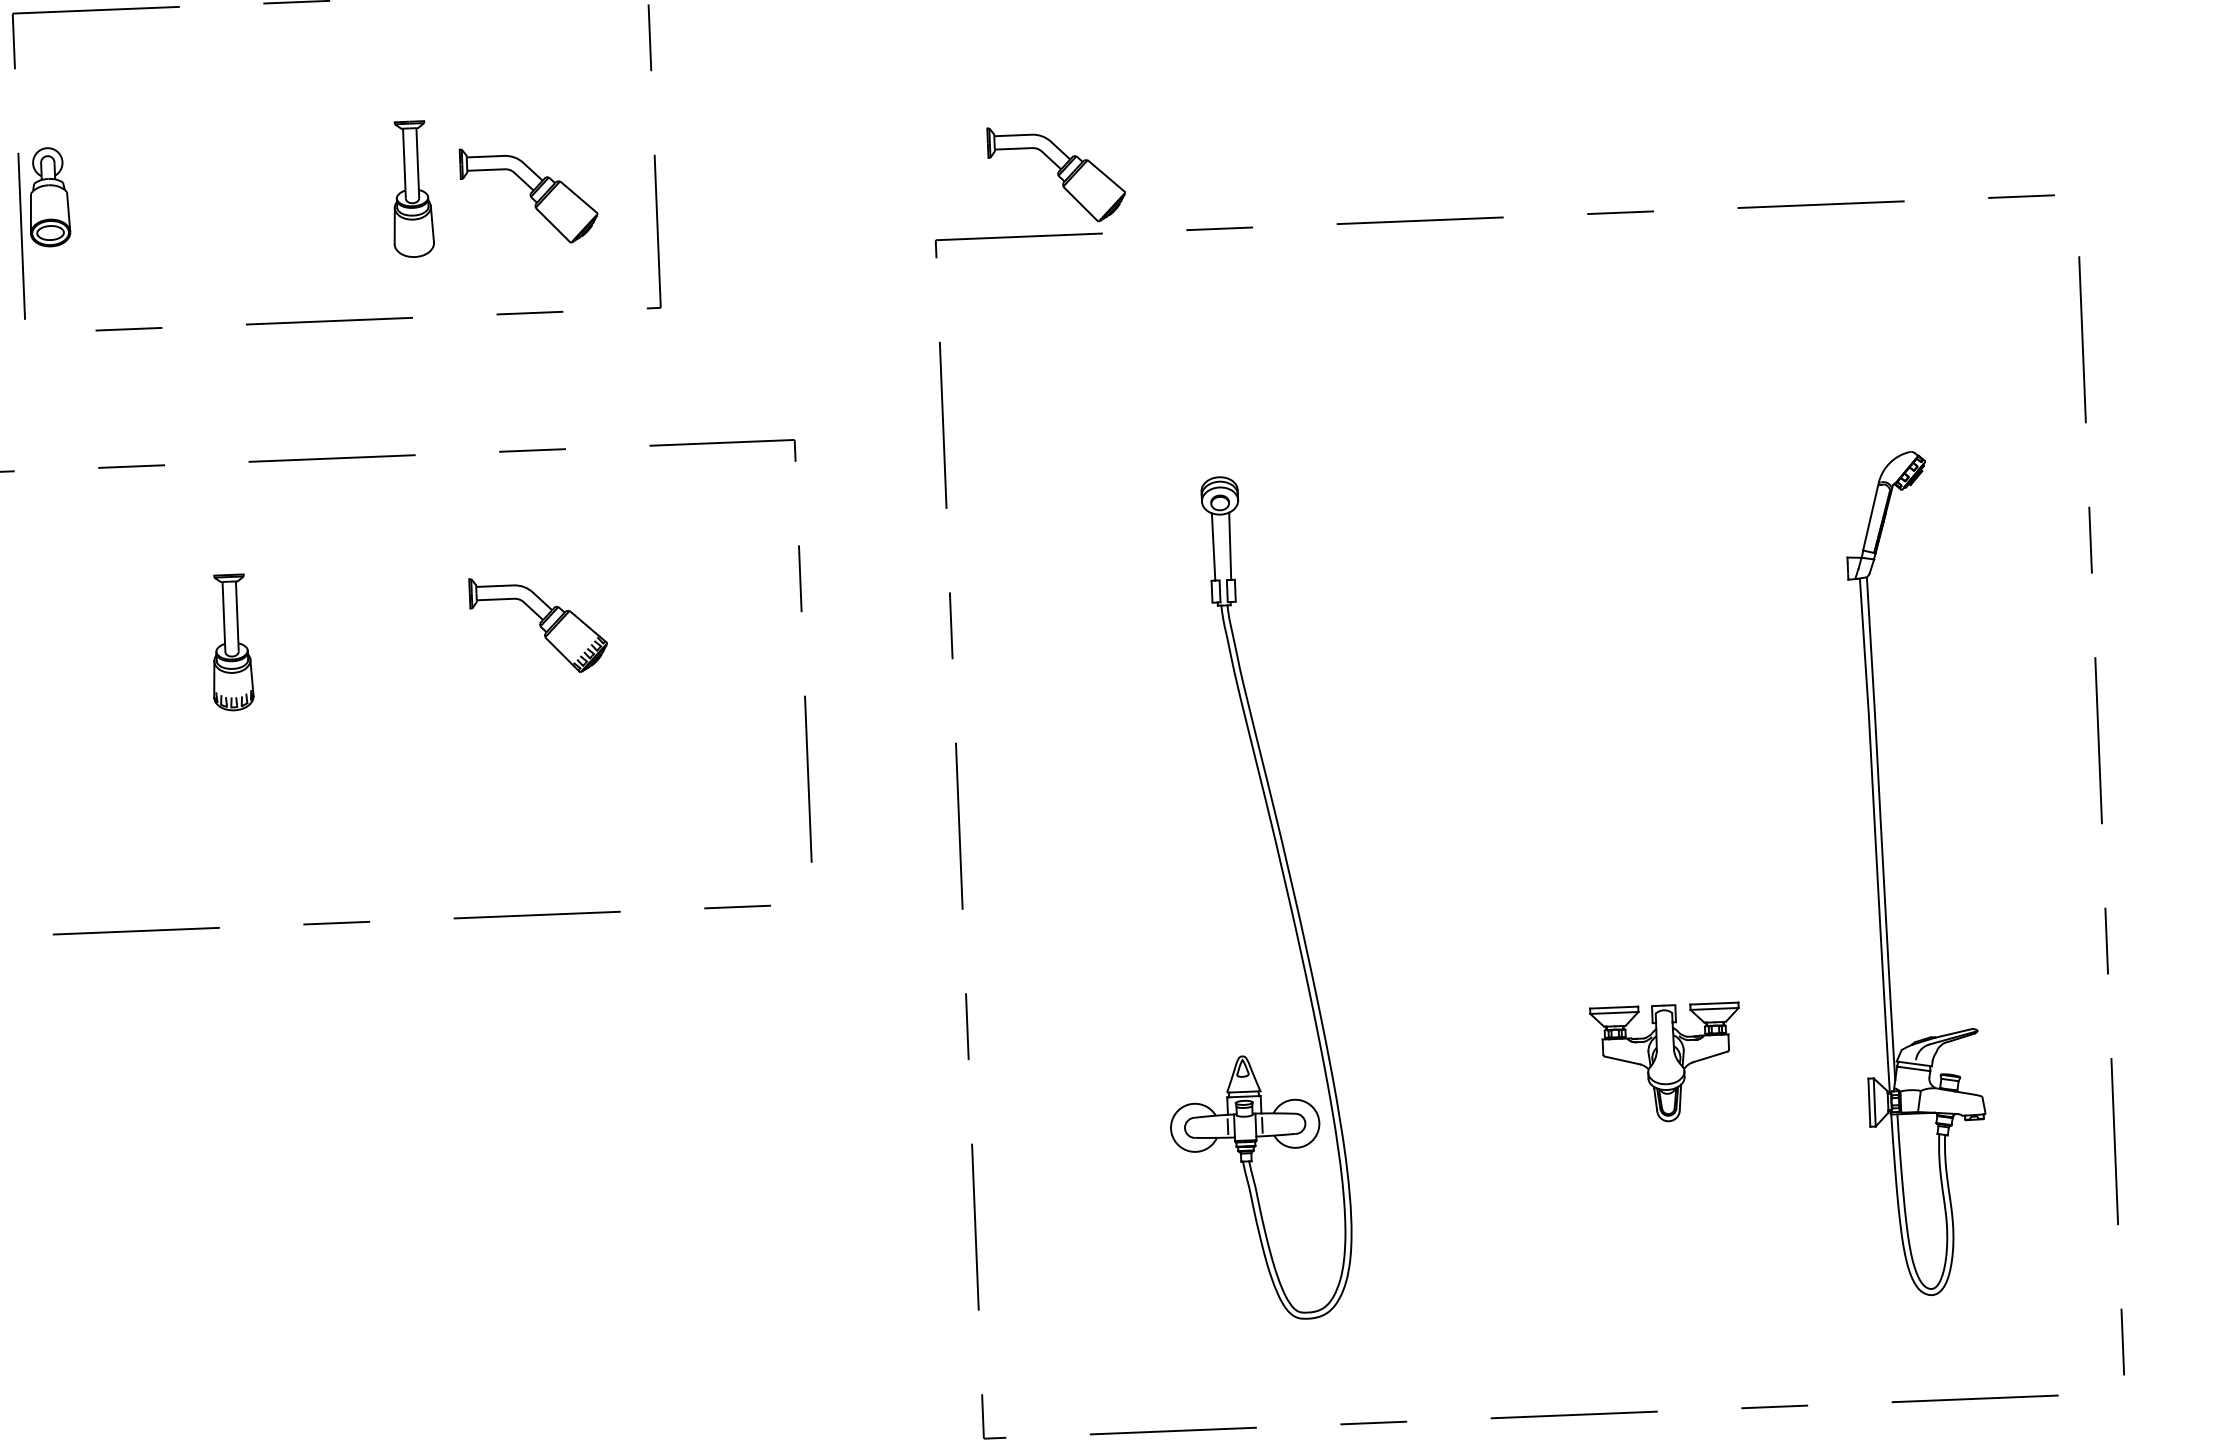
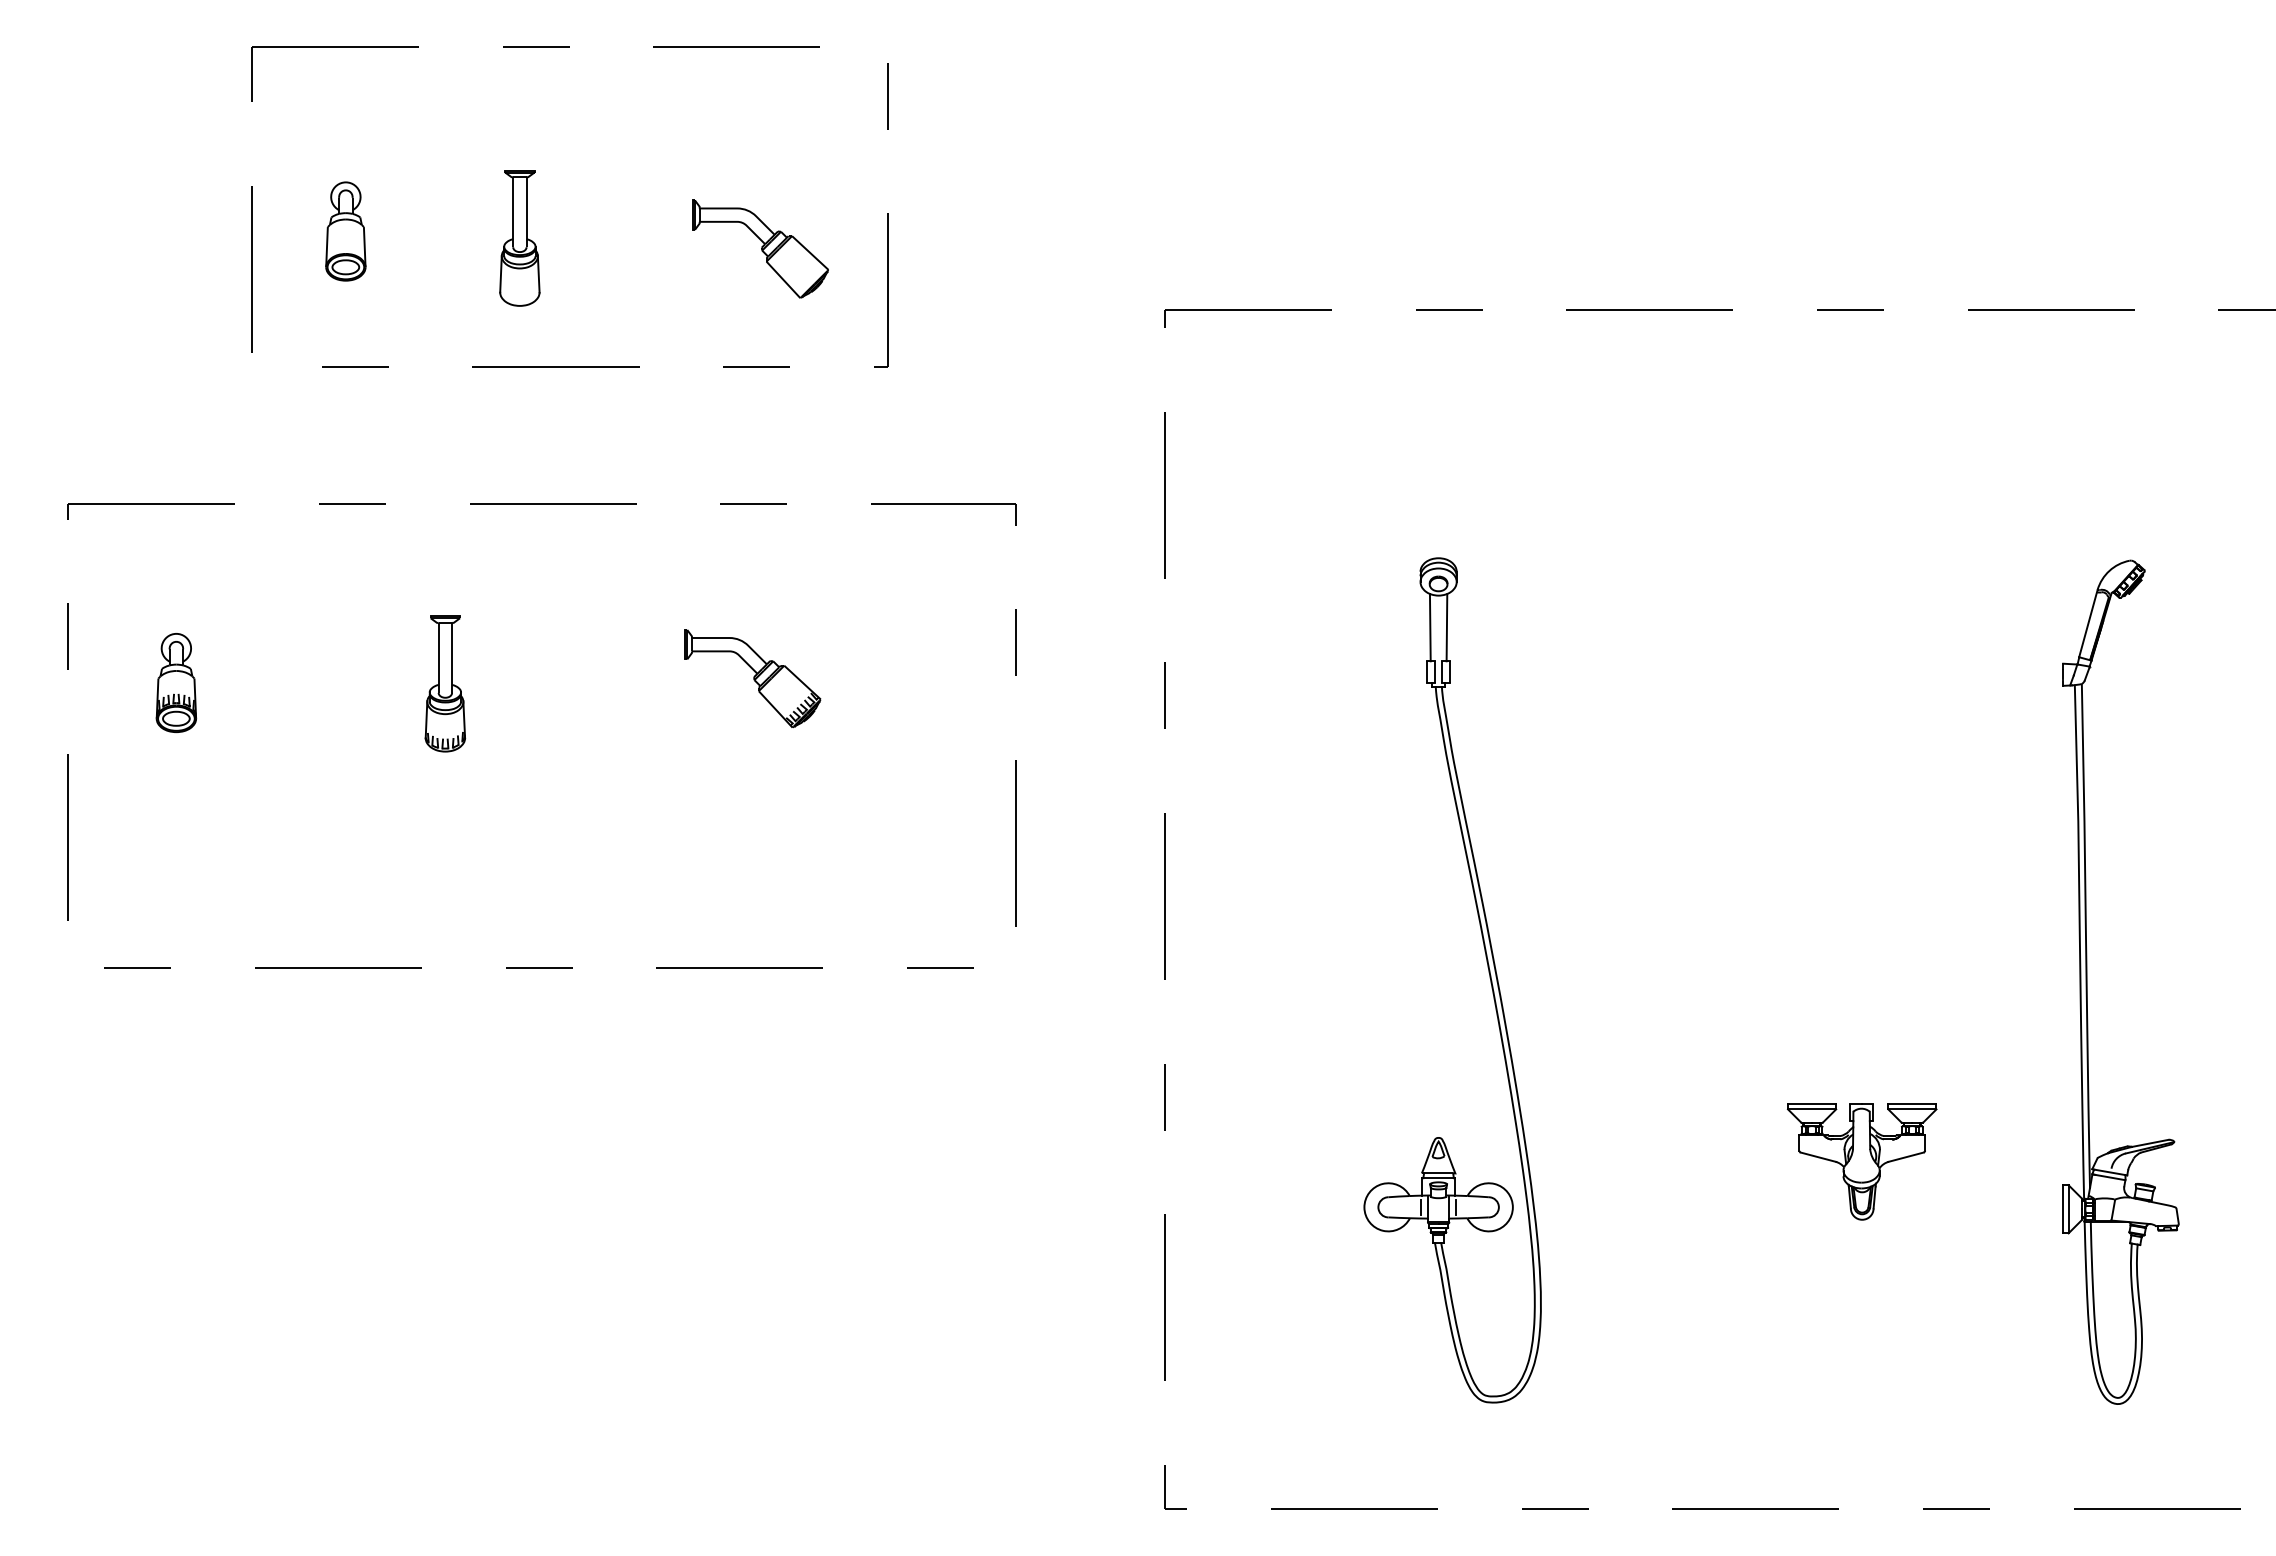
part: (1056, 173) -> (1288, 248), removed
part: (411, 189) -> (519, 238), moved
part: (48, 197) -> (345, 231), moved

